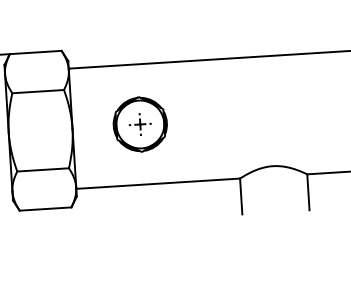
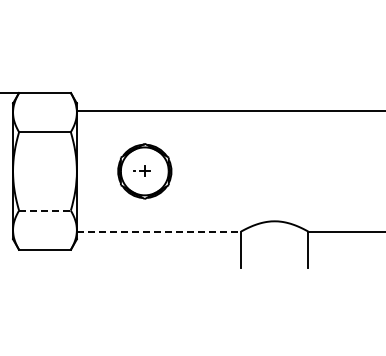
line: (42, 169) -> (44, 210), solid -> dashed
line: (158, 183) -> (159, 231), solid -> dashed

